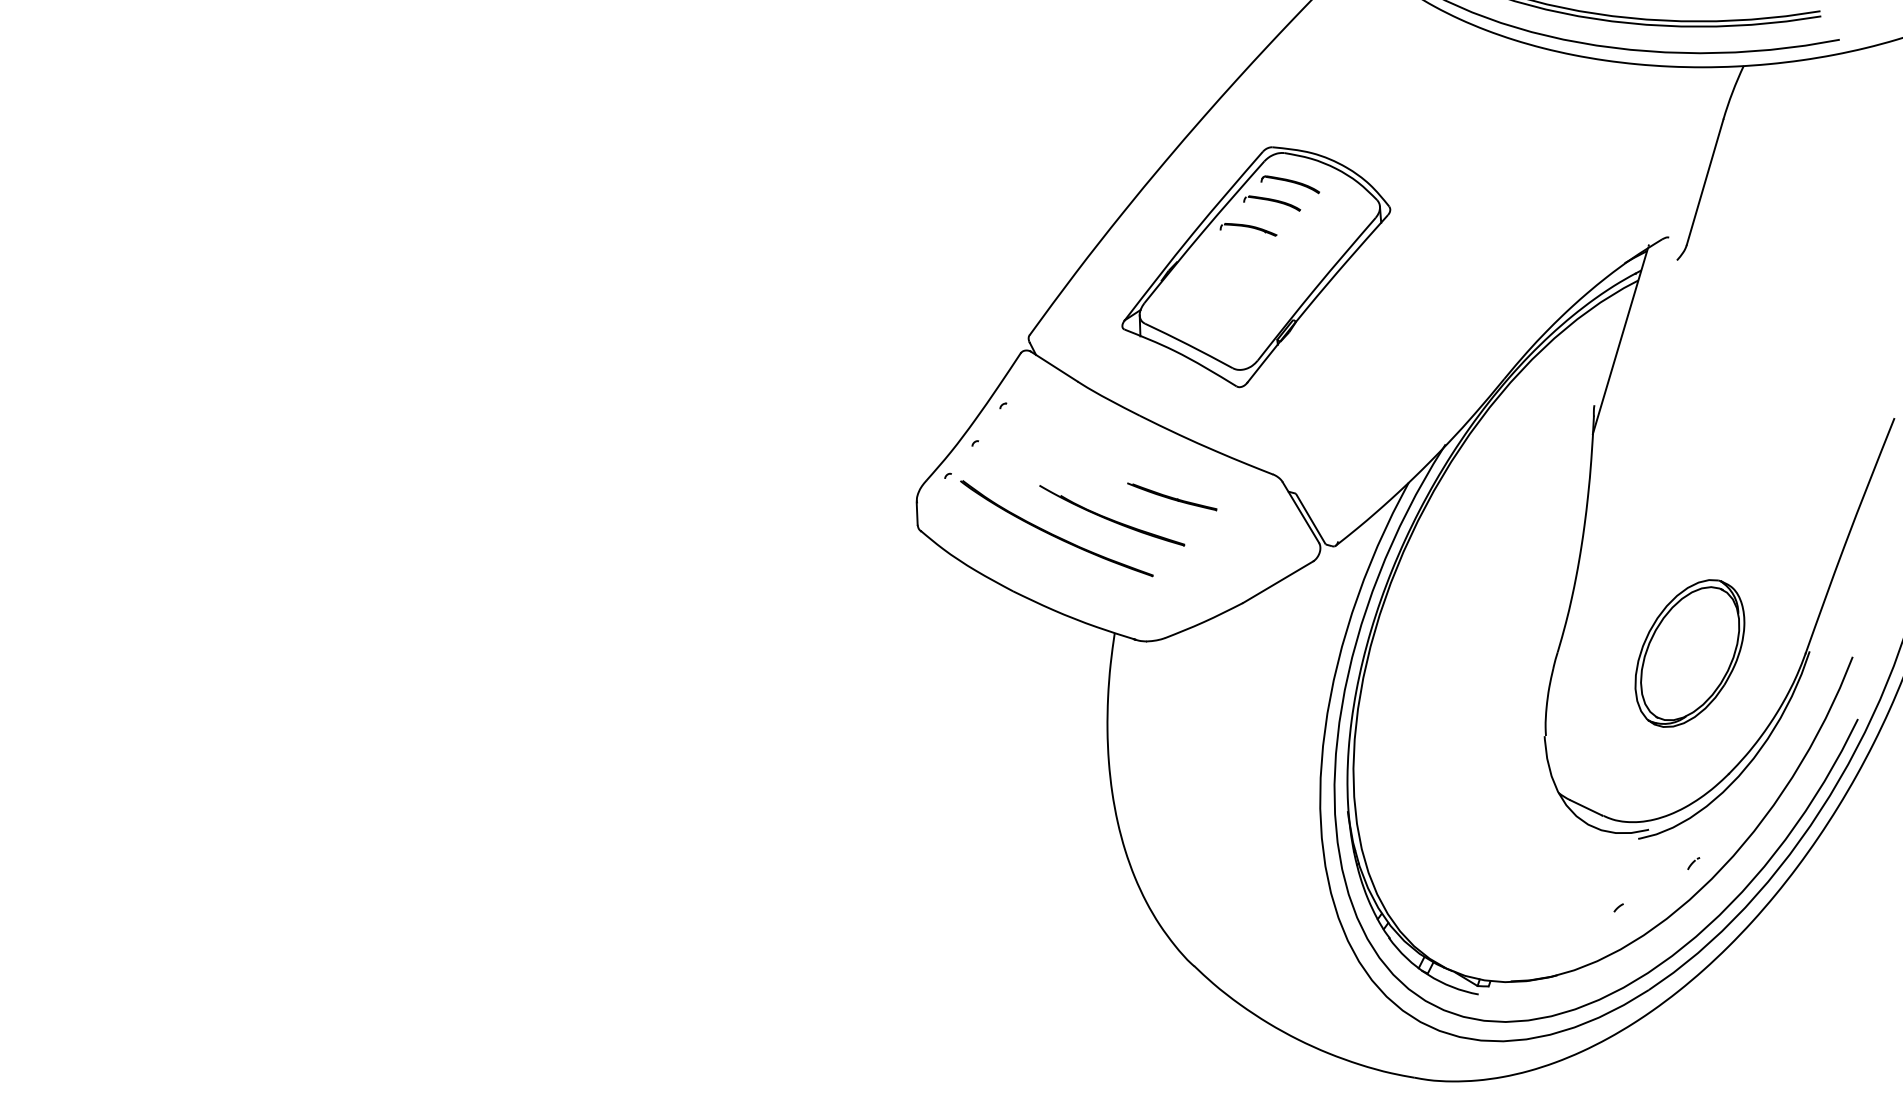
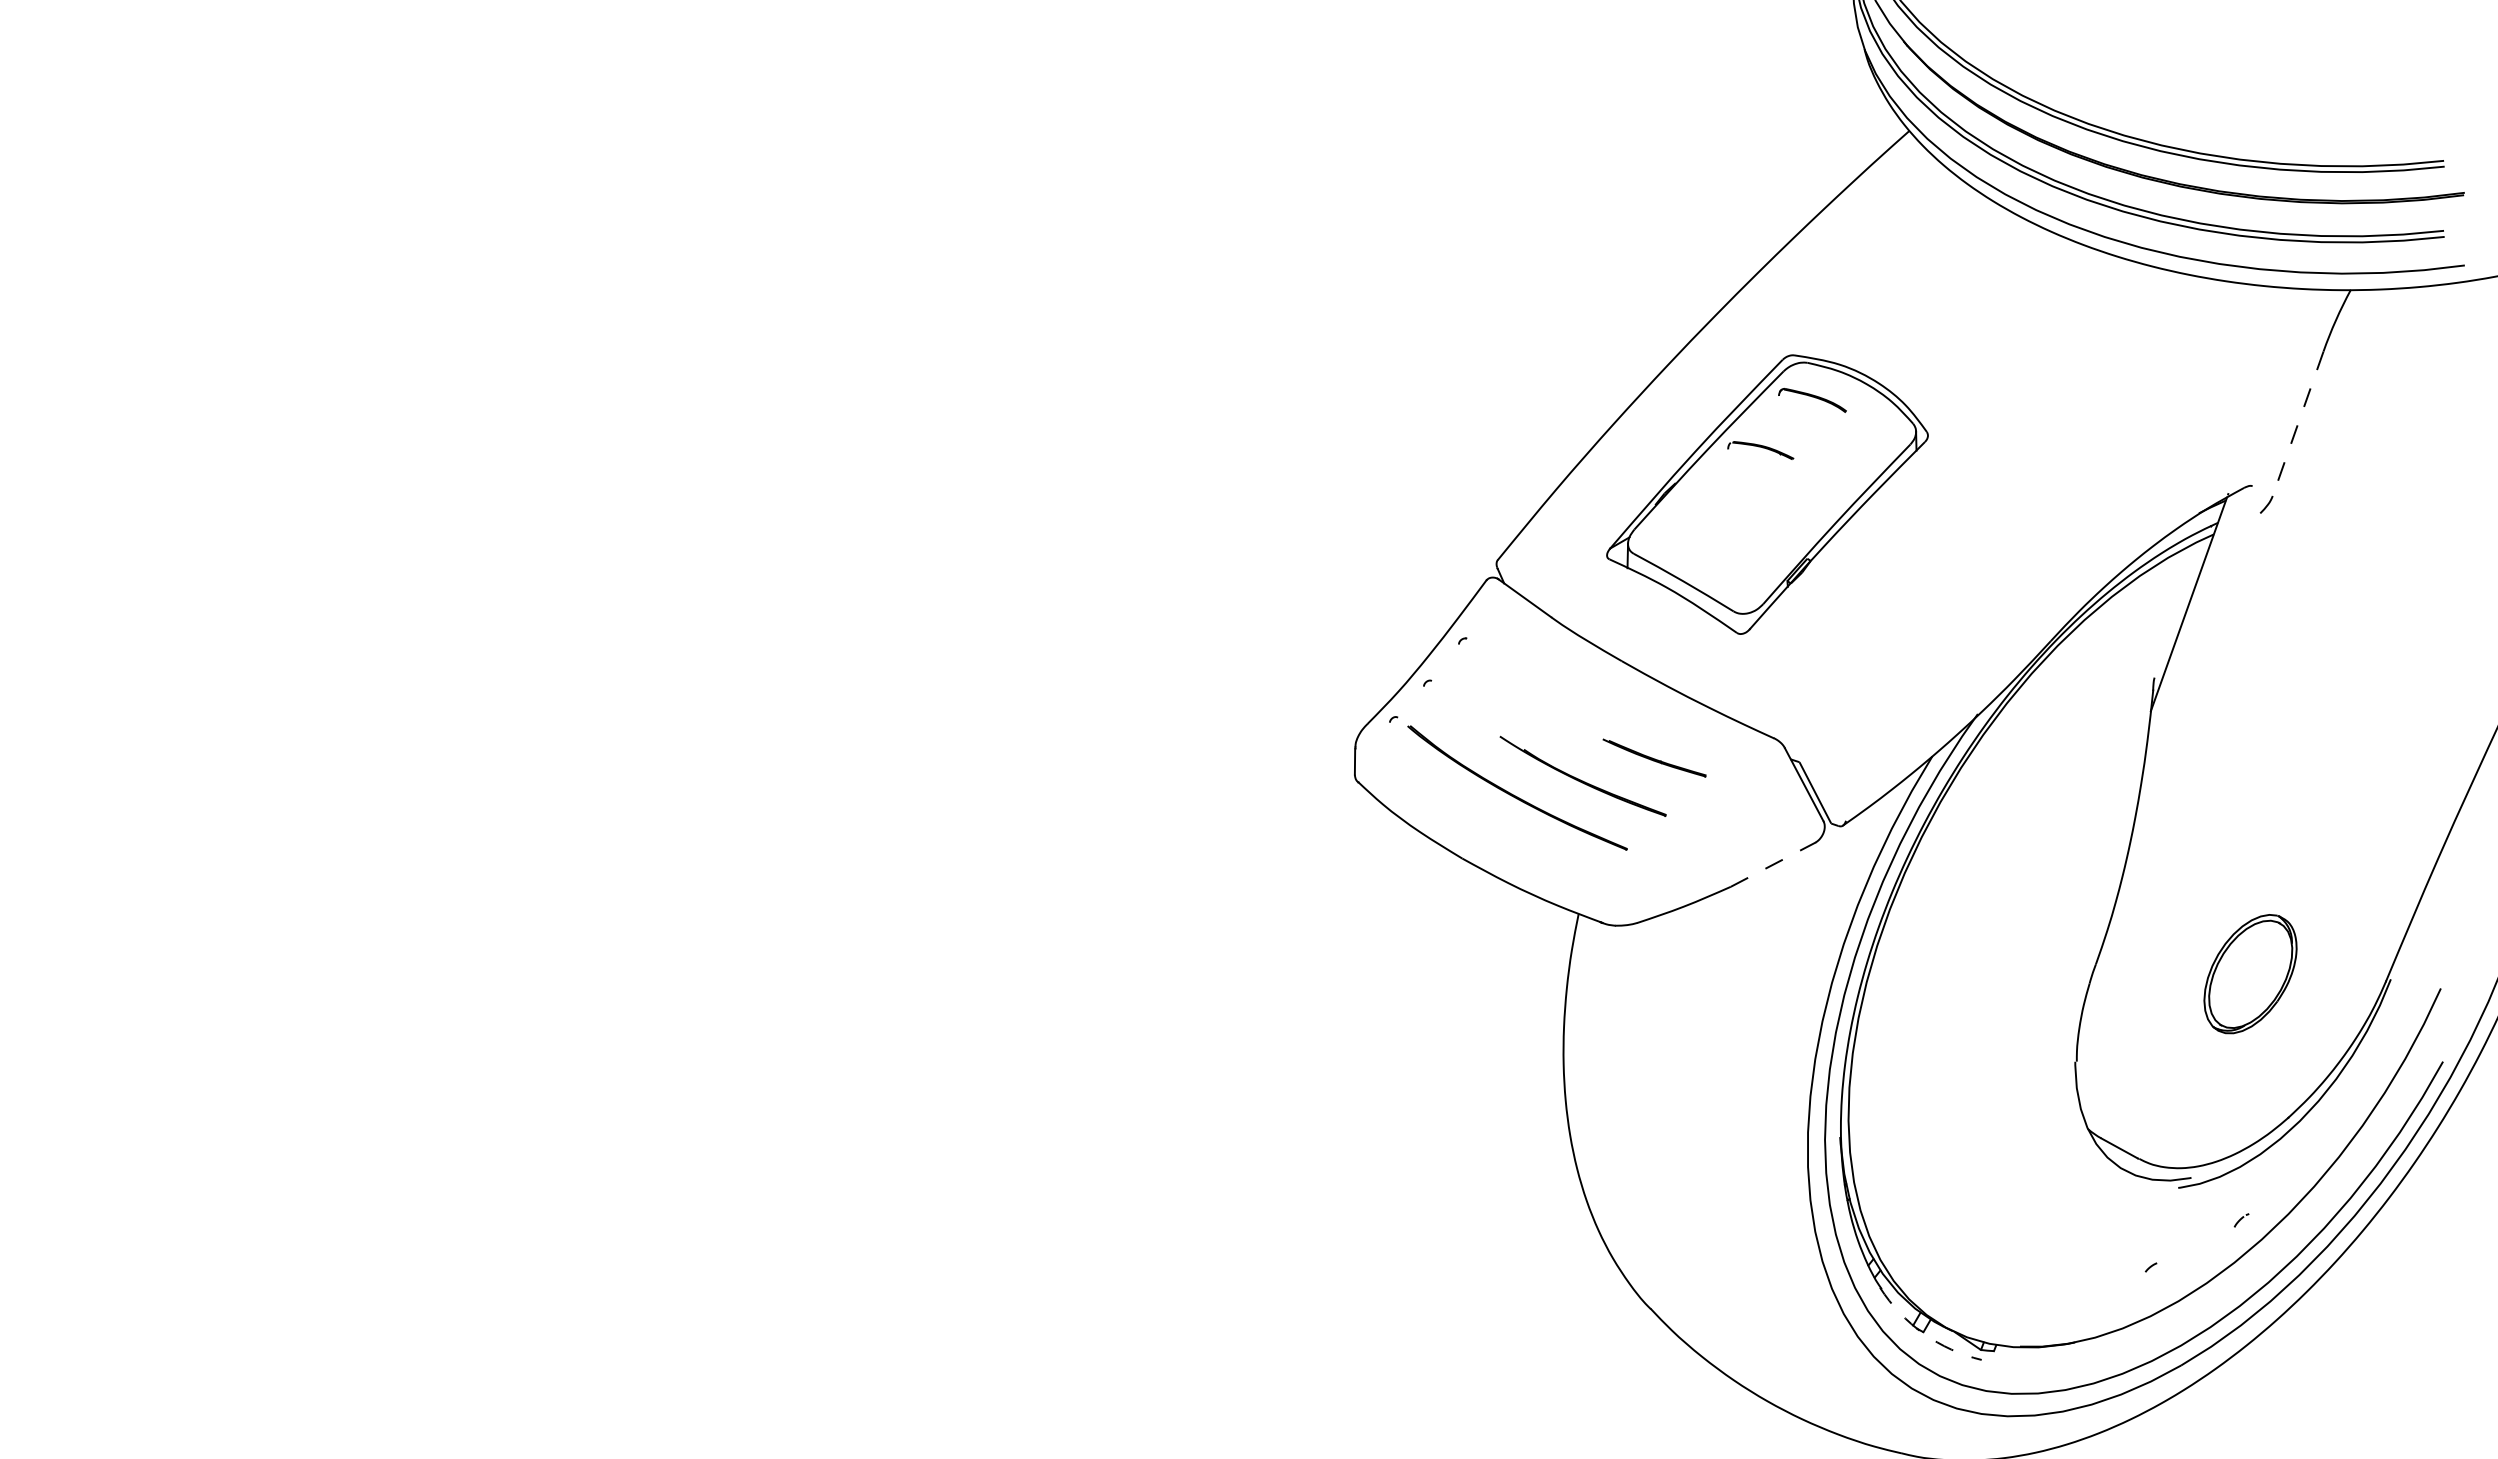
line: (1705, 182) -> (2298, 423), solid -> dashed
part: (1271, 203) -> (1789, 421), removed
line: (1278, 582) -> (1773, 864), solid -> dashed
part: (1689, 652) -> (2250, 973), size x0.7
arc: (1427, 974) -> (1923, 1333), solid -> dashed

